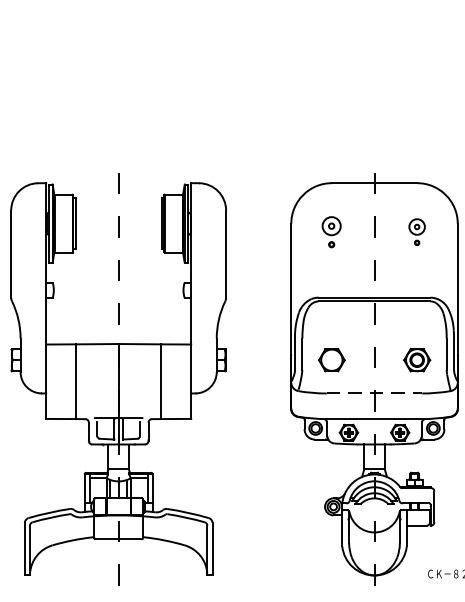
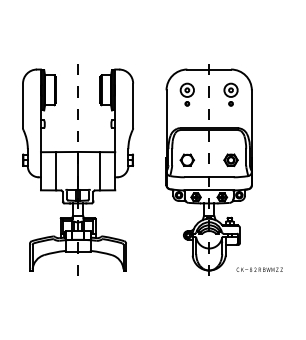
part: (330, 231) -> (186, 94), size x1.43
part: (416, 231) -> (230, 94), size x1.67
line: (375, 393) -> (209, 177), dashed -> solid

